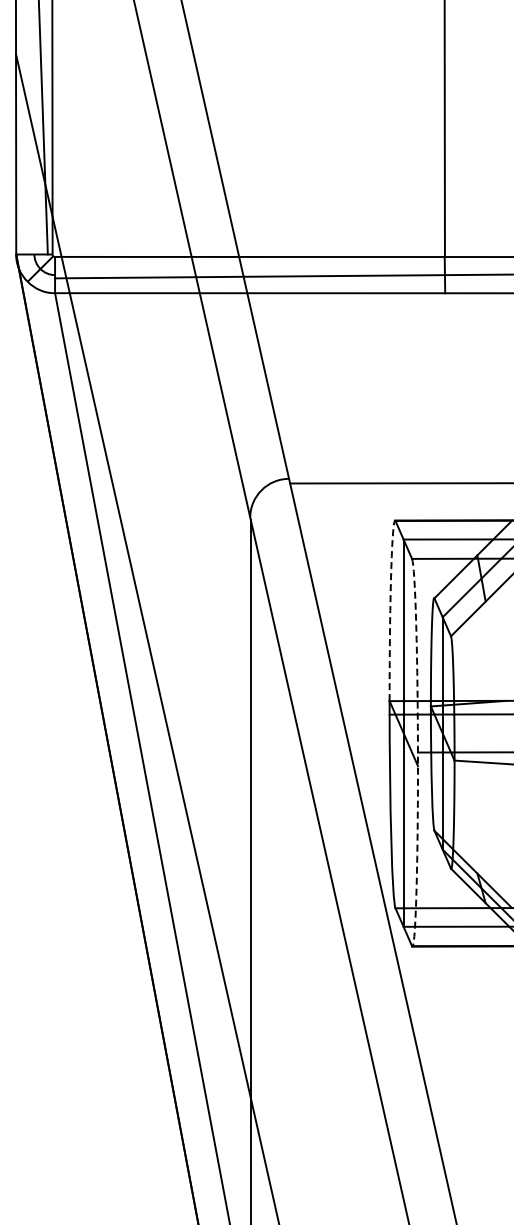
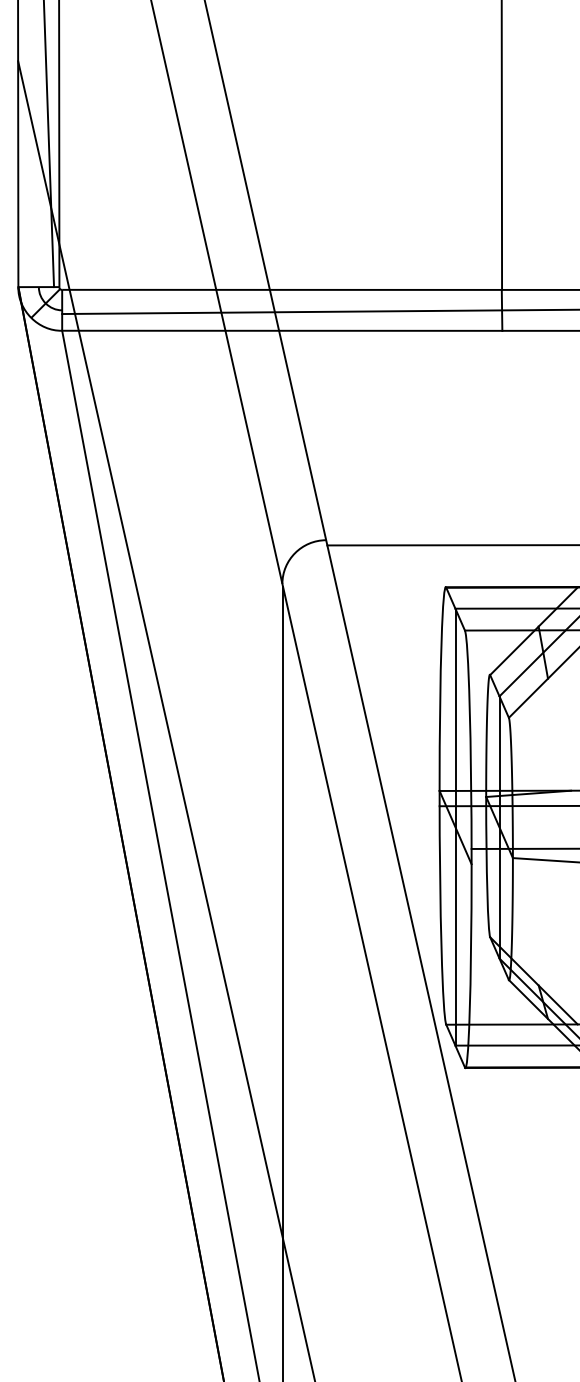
arc: (390, 606) -> (440, 684), dashed -> solid
arc: (417, 755) -> (471, 852), dashed -> solid

